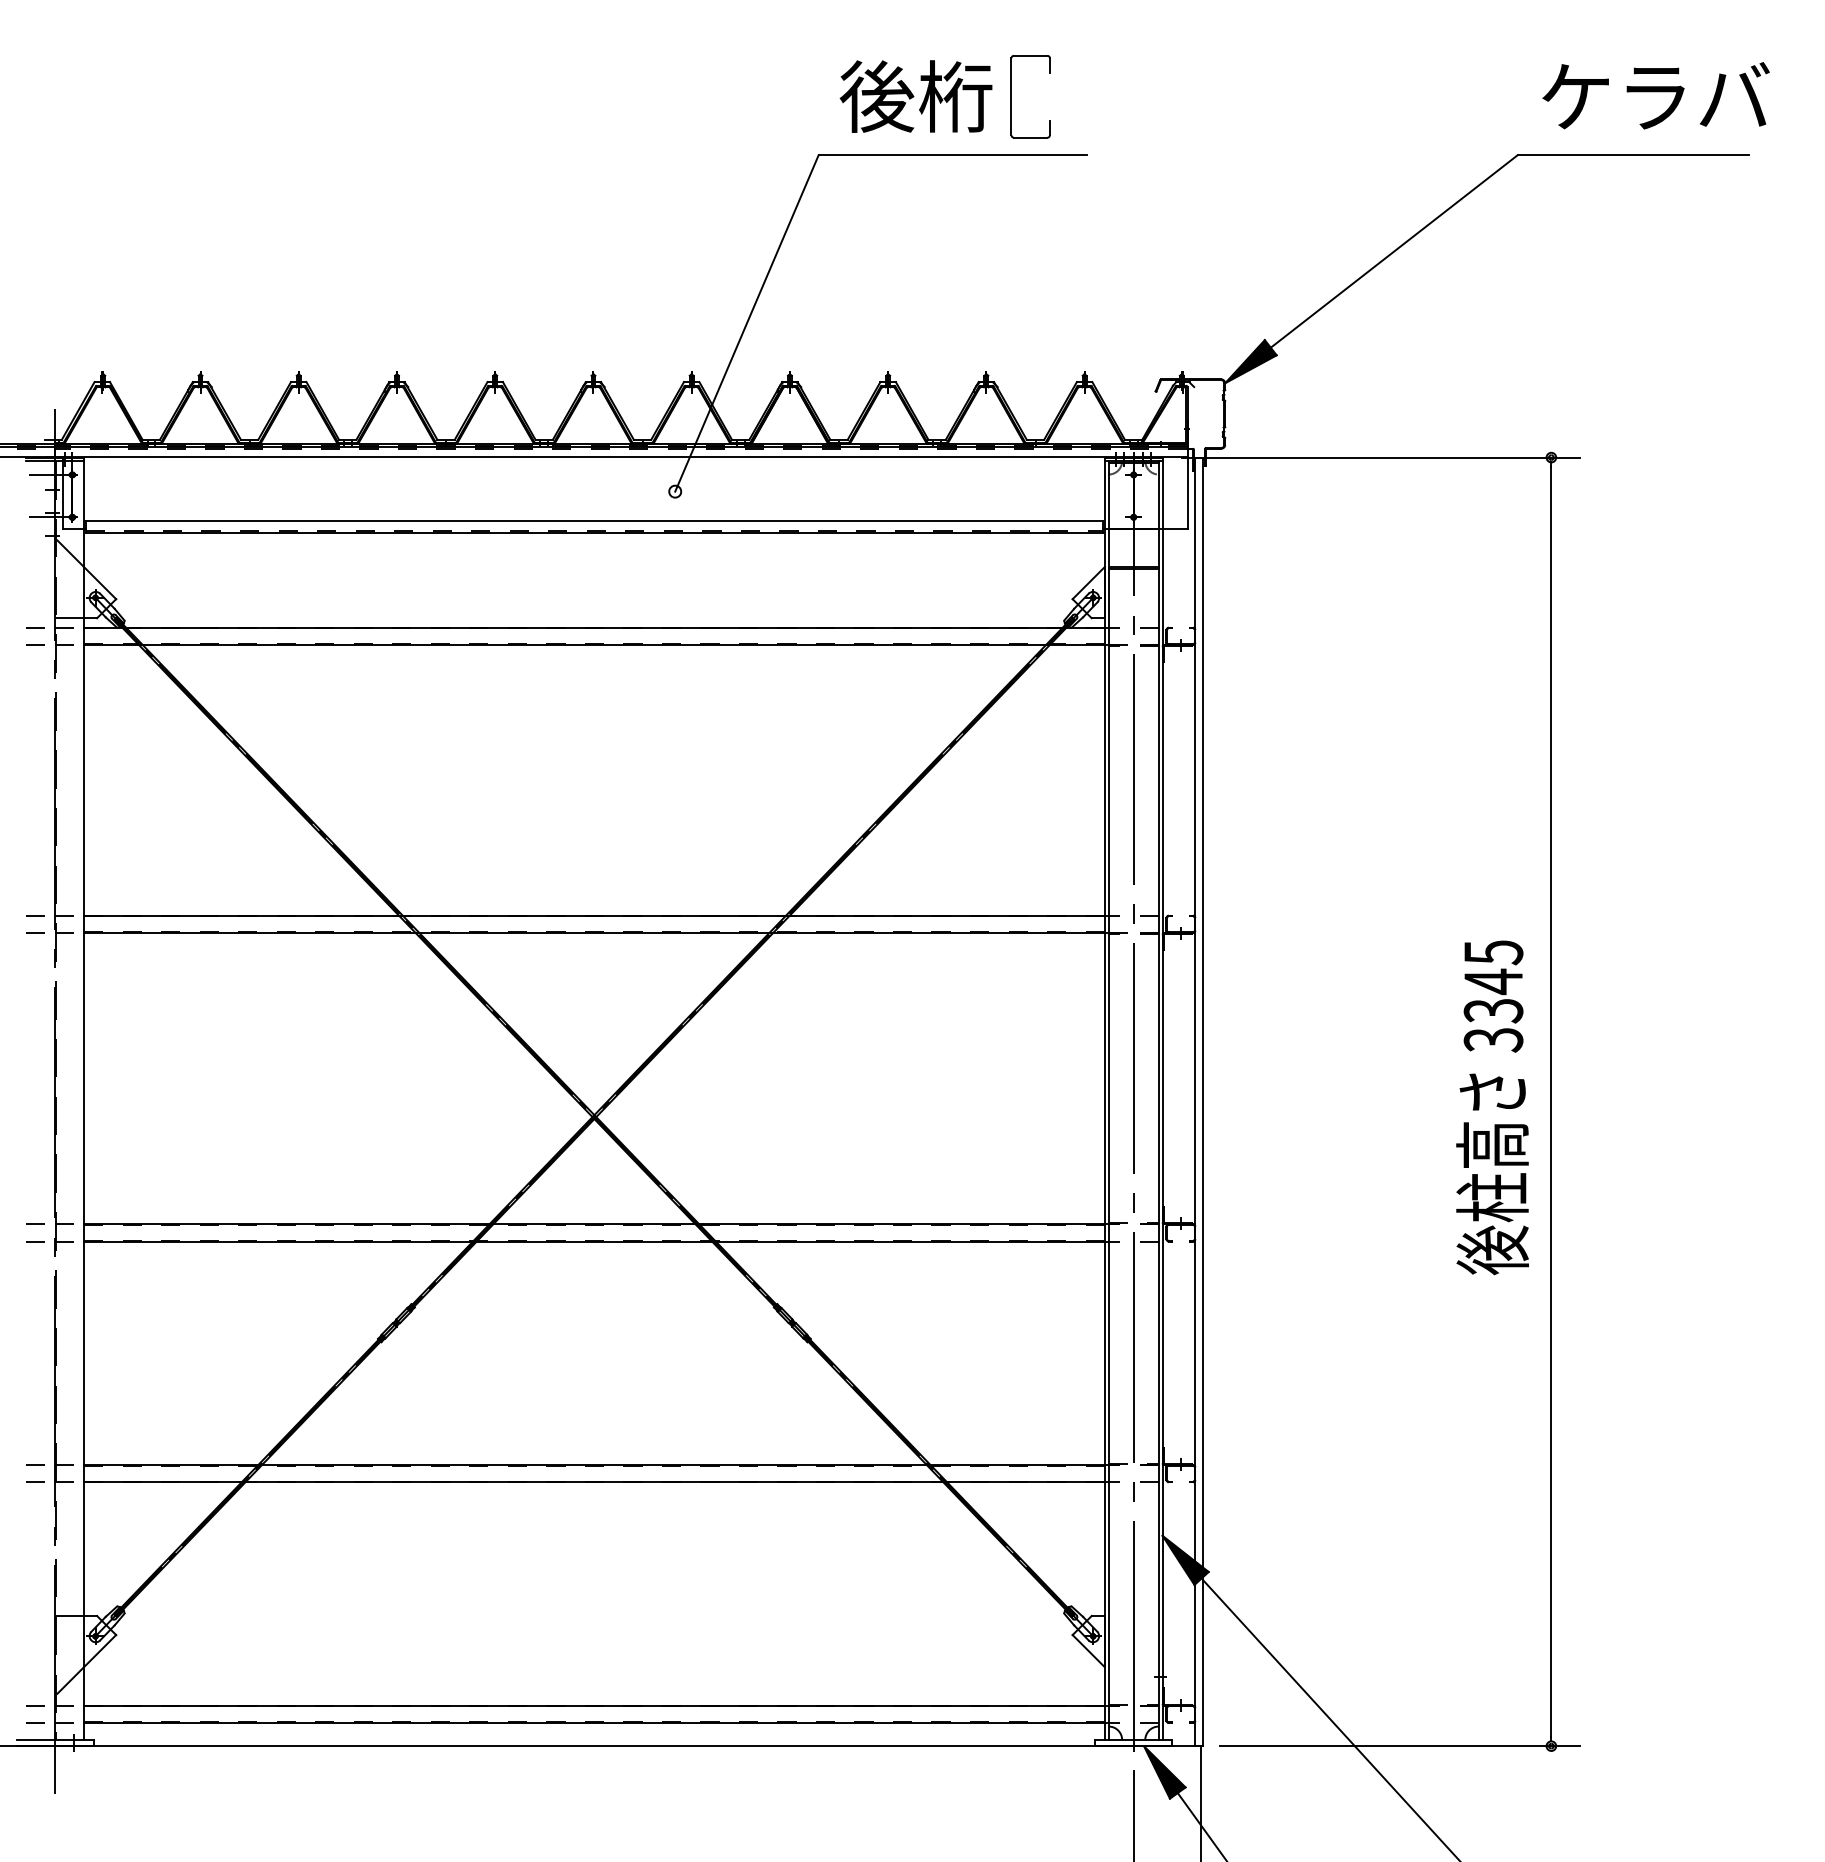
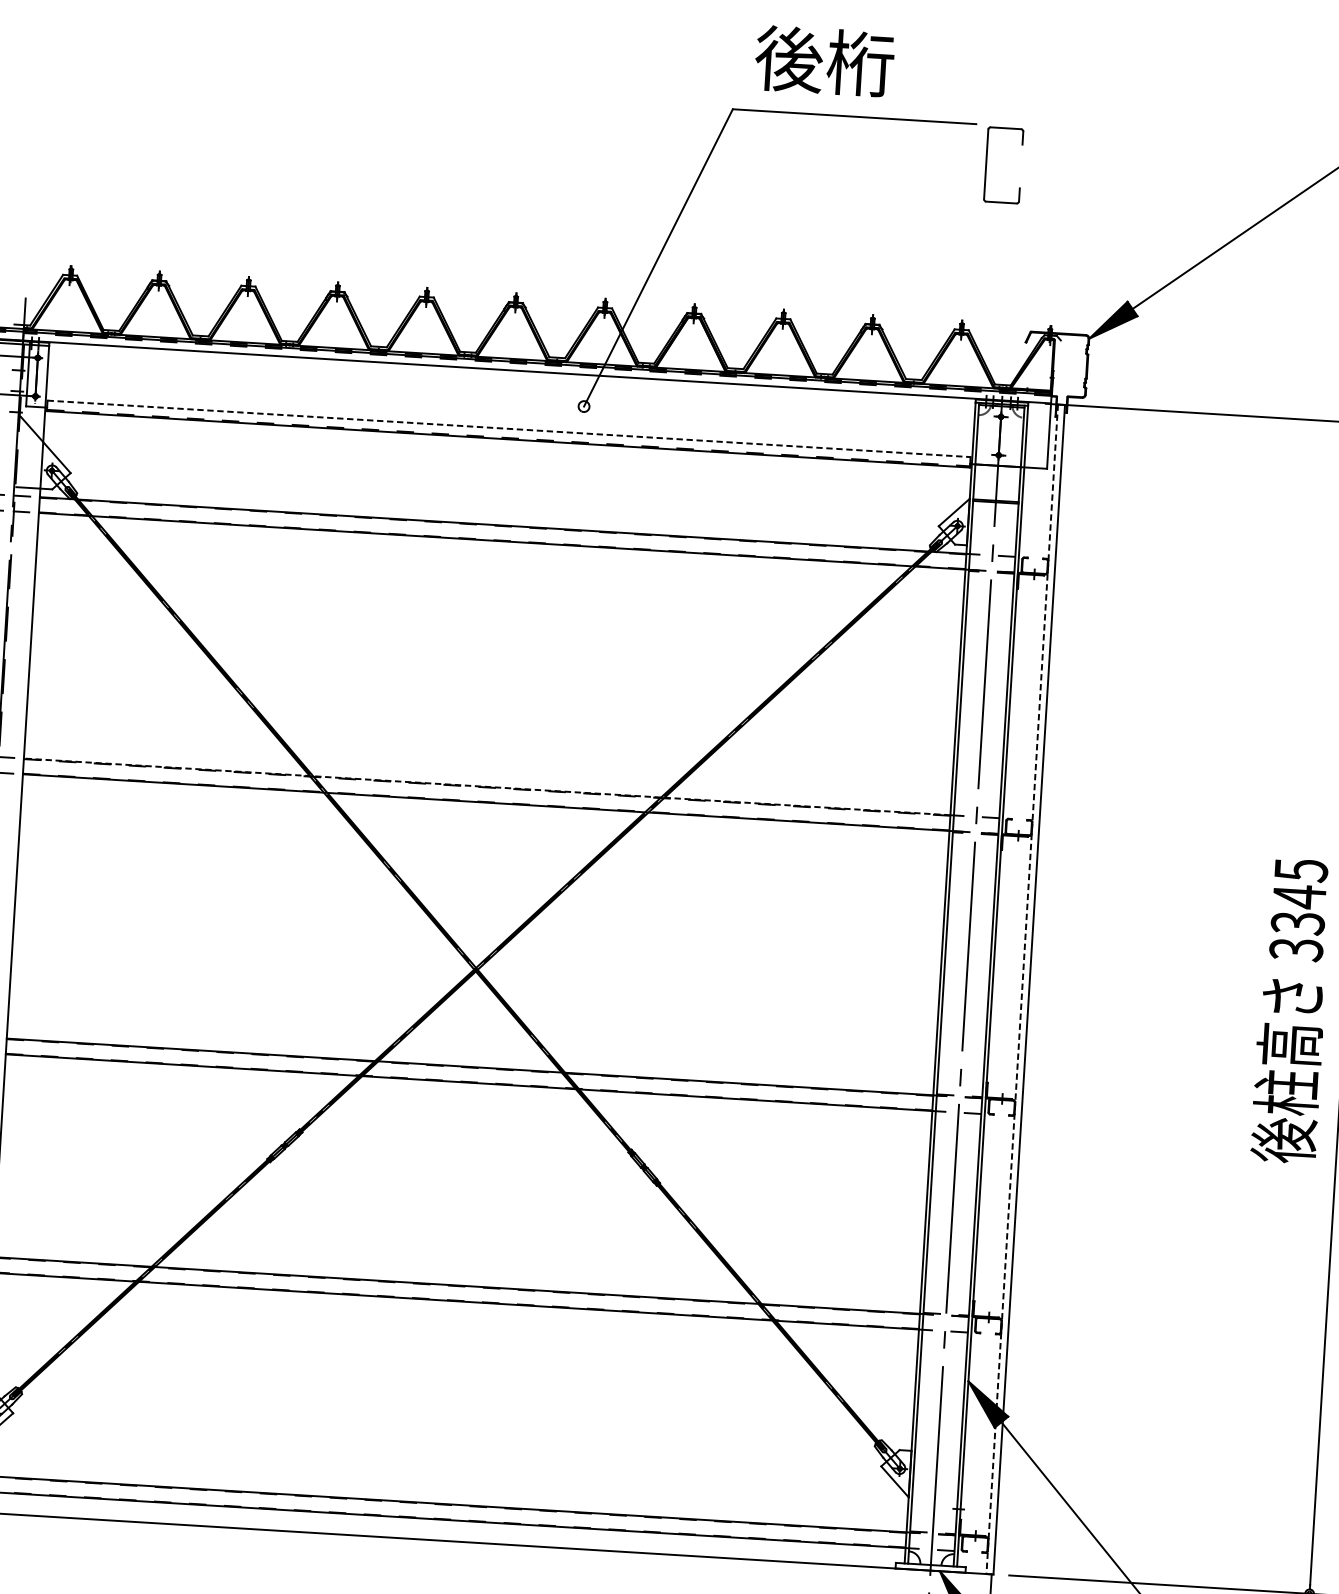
part: (1011, 96) -> (986, 164), moved
line: (594, 521) -> (509, 429), solid -> dashed
line: (593, 915) -> (486, 786), solid -> dashed
line: (1195, 1102) -> (1022, 989), solid -> dashed

